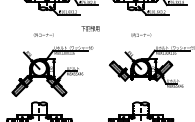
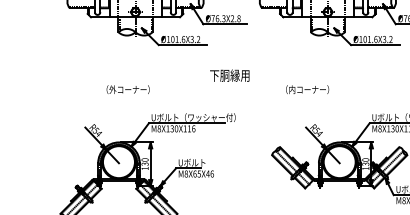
text: (141, 34) -> (308, 88), moved

